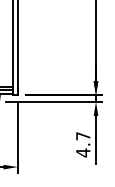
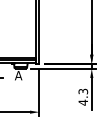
text: (83, 136) -> (83, 91), 4.7 -> 4.3

